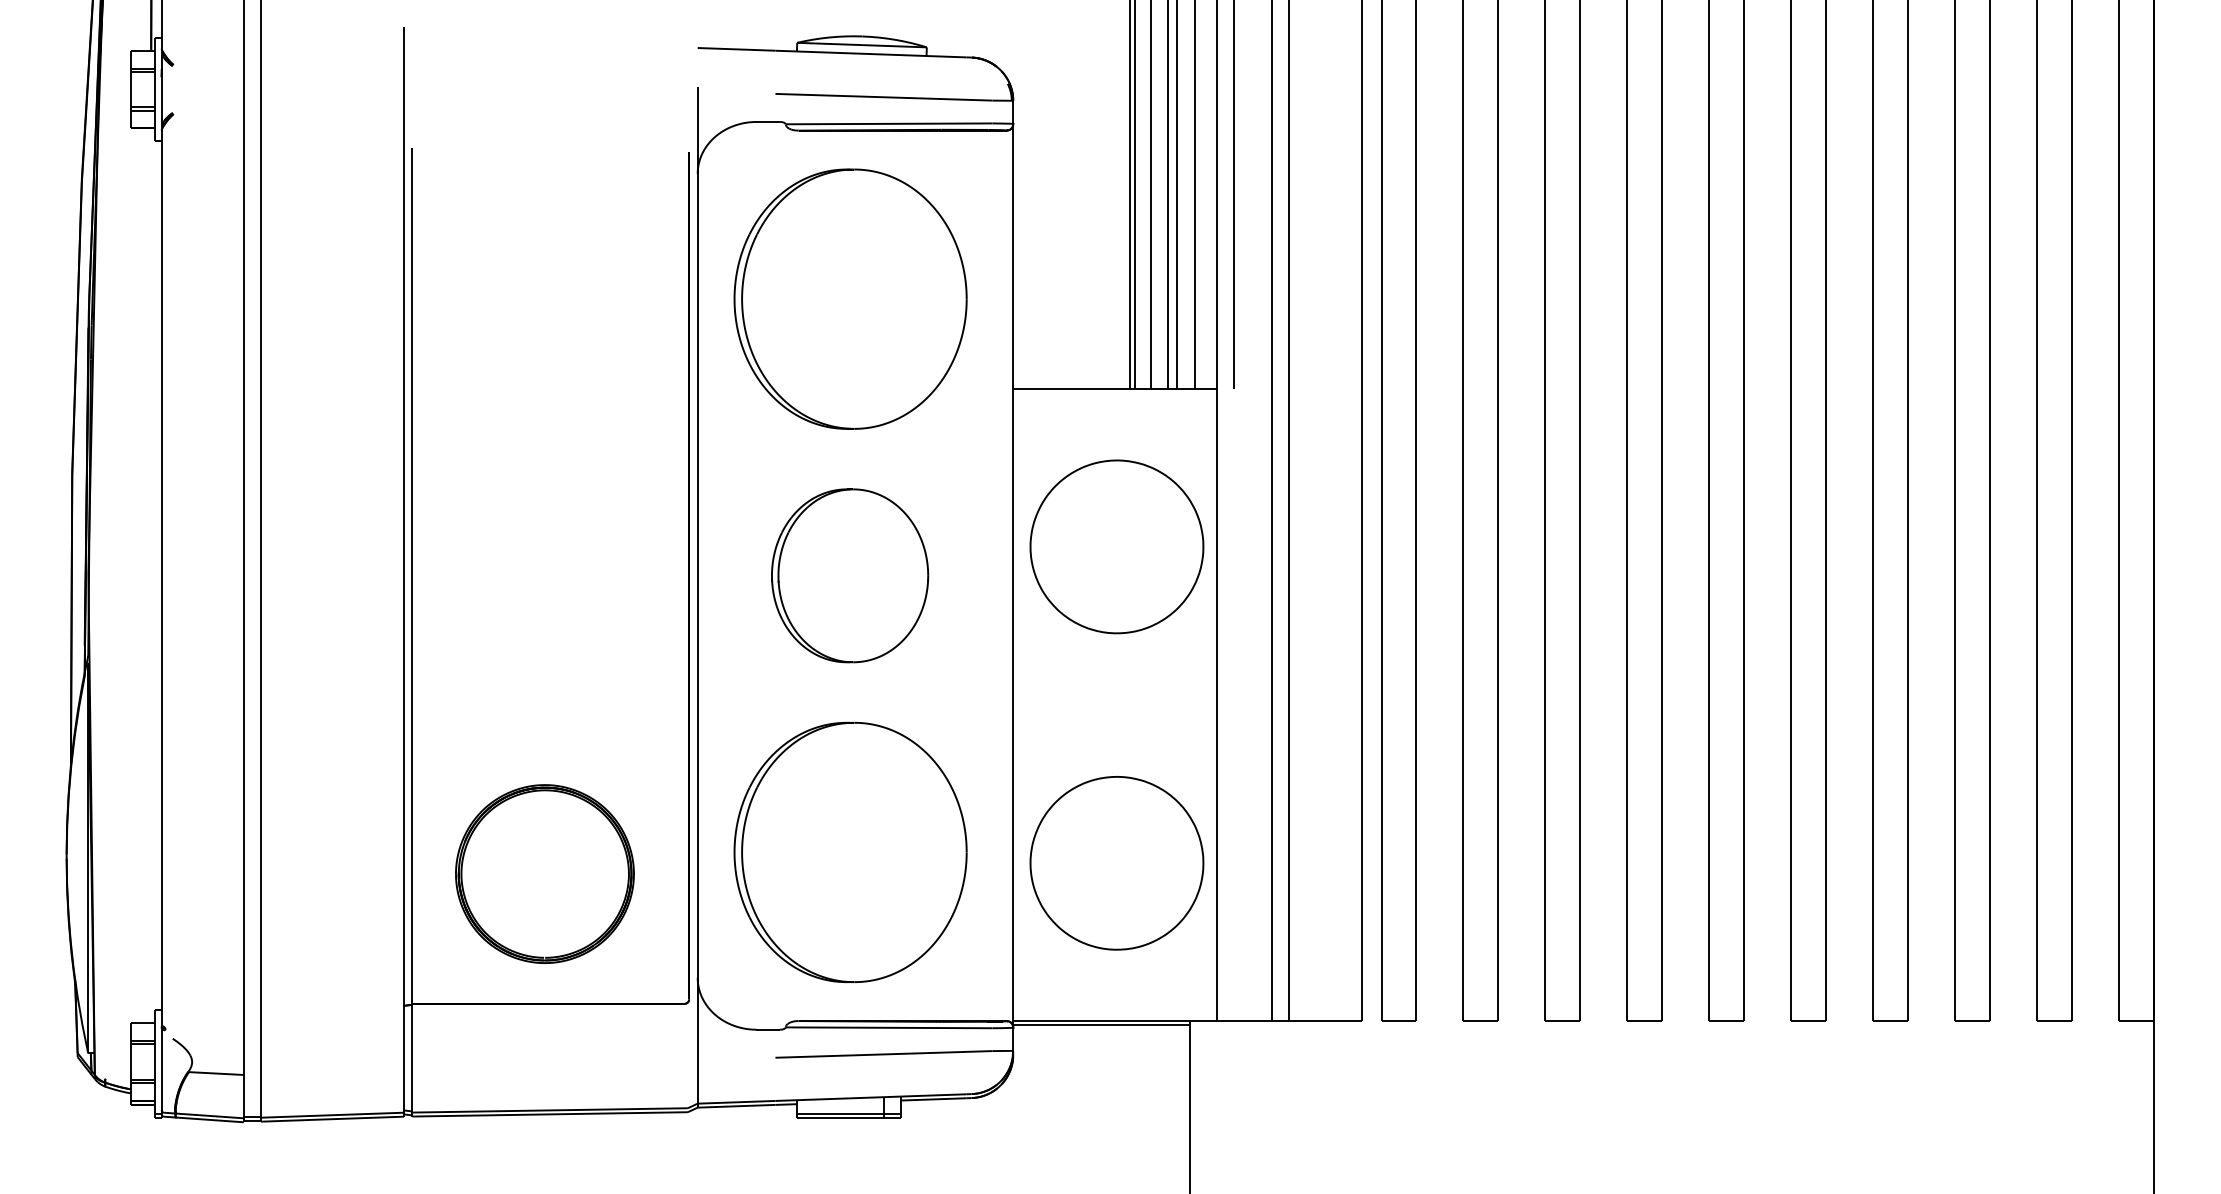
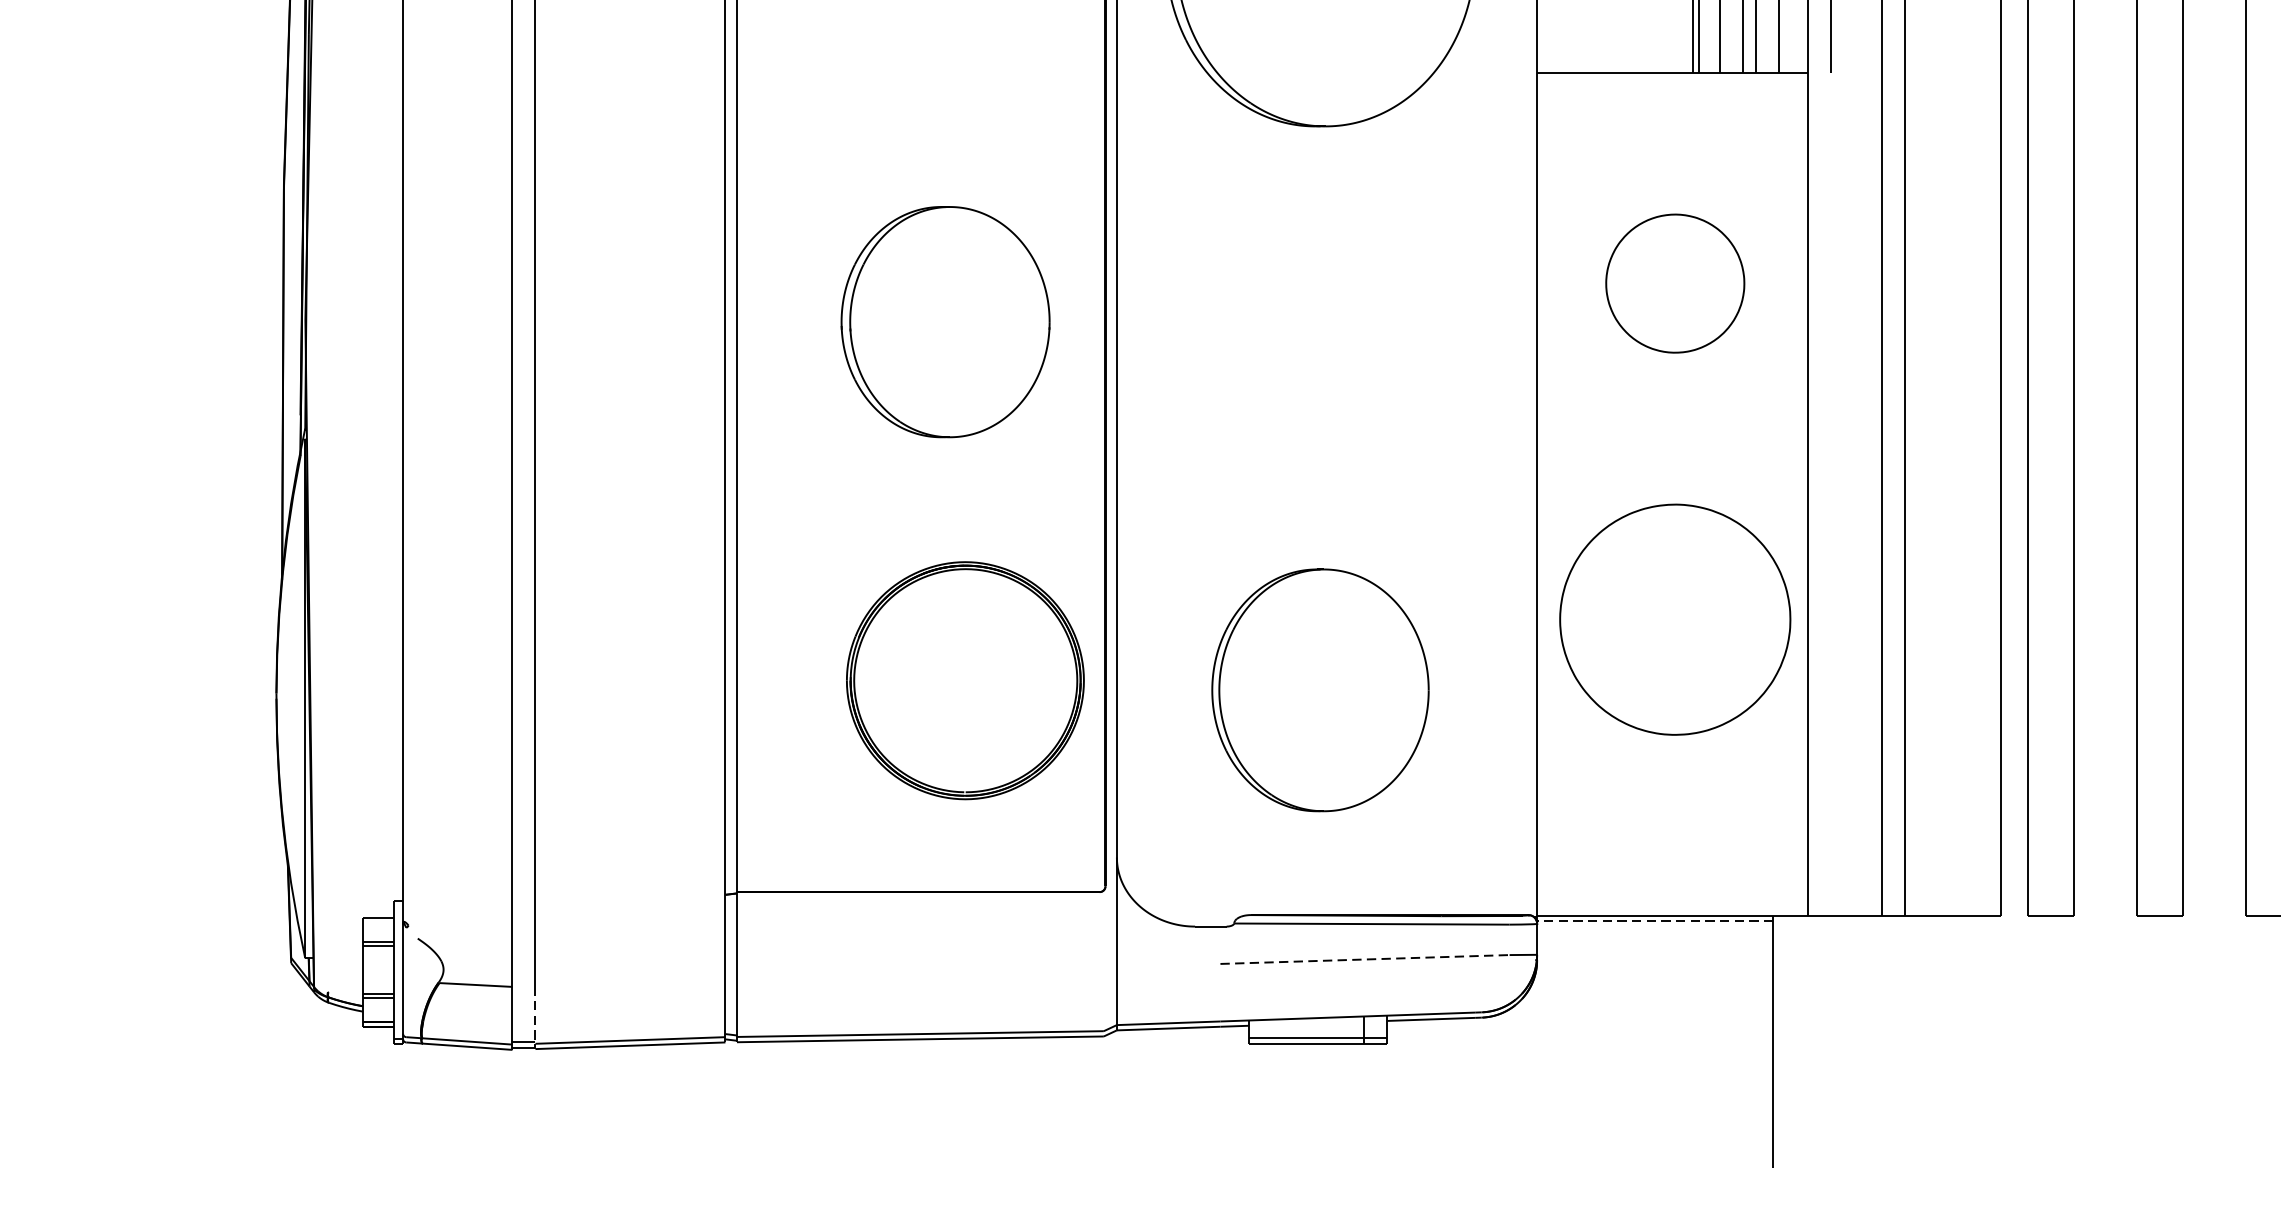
part: (1116, 546) -> (1674, 283), size x0.6
part: (850, 575) -> (946, 321), moved
part: (850, 851) -> (1320, 689), size x0.7
part: (1116, 863) -> (1674, 620), moved
part: (544, 873) -> (964, 679), moved
line: (1101, 1025) -> (1654, 920), solid -> dashed
line: (884, 1054) -> (1365, 959), solid -> dashed
line: (261, 1096) -> (535, 1015), solid -> dashed

